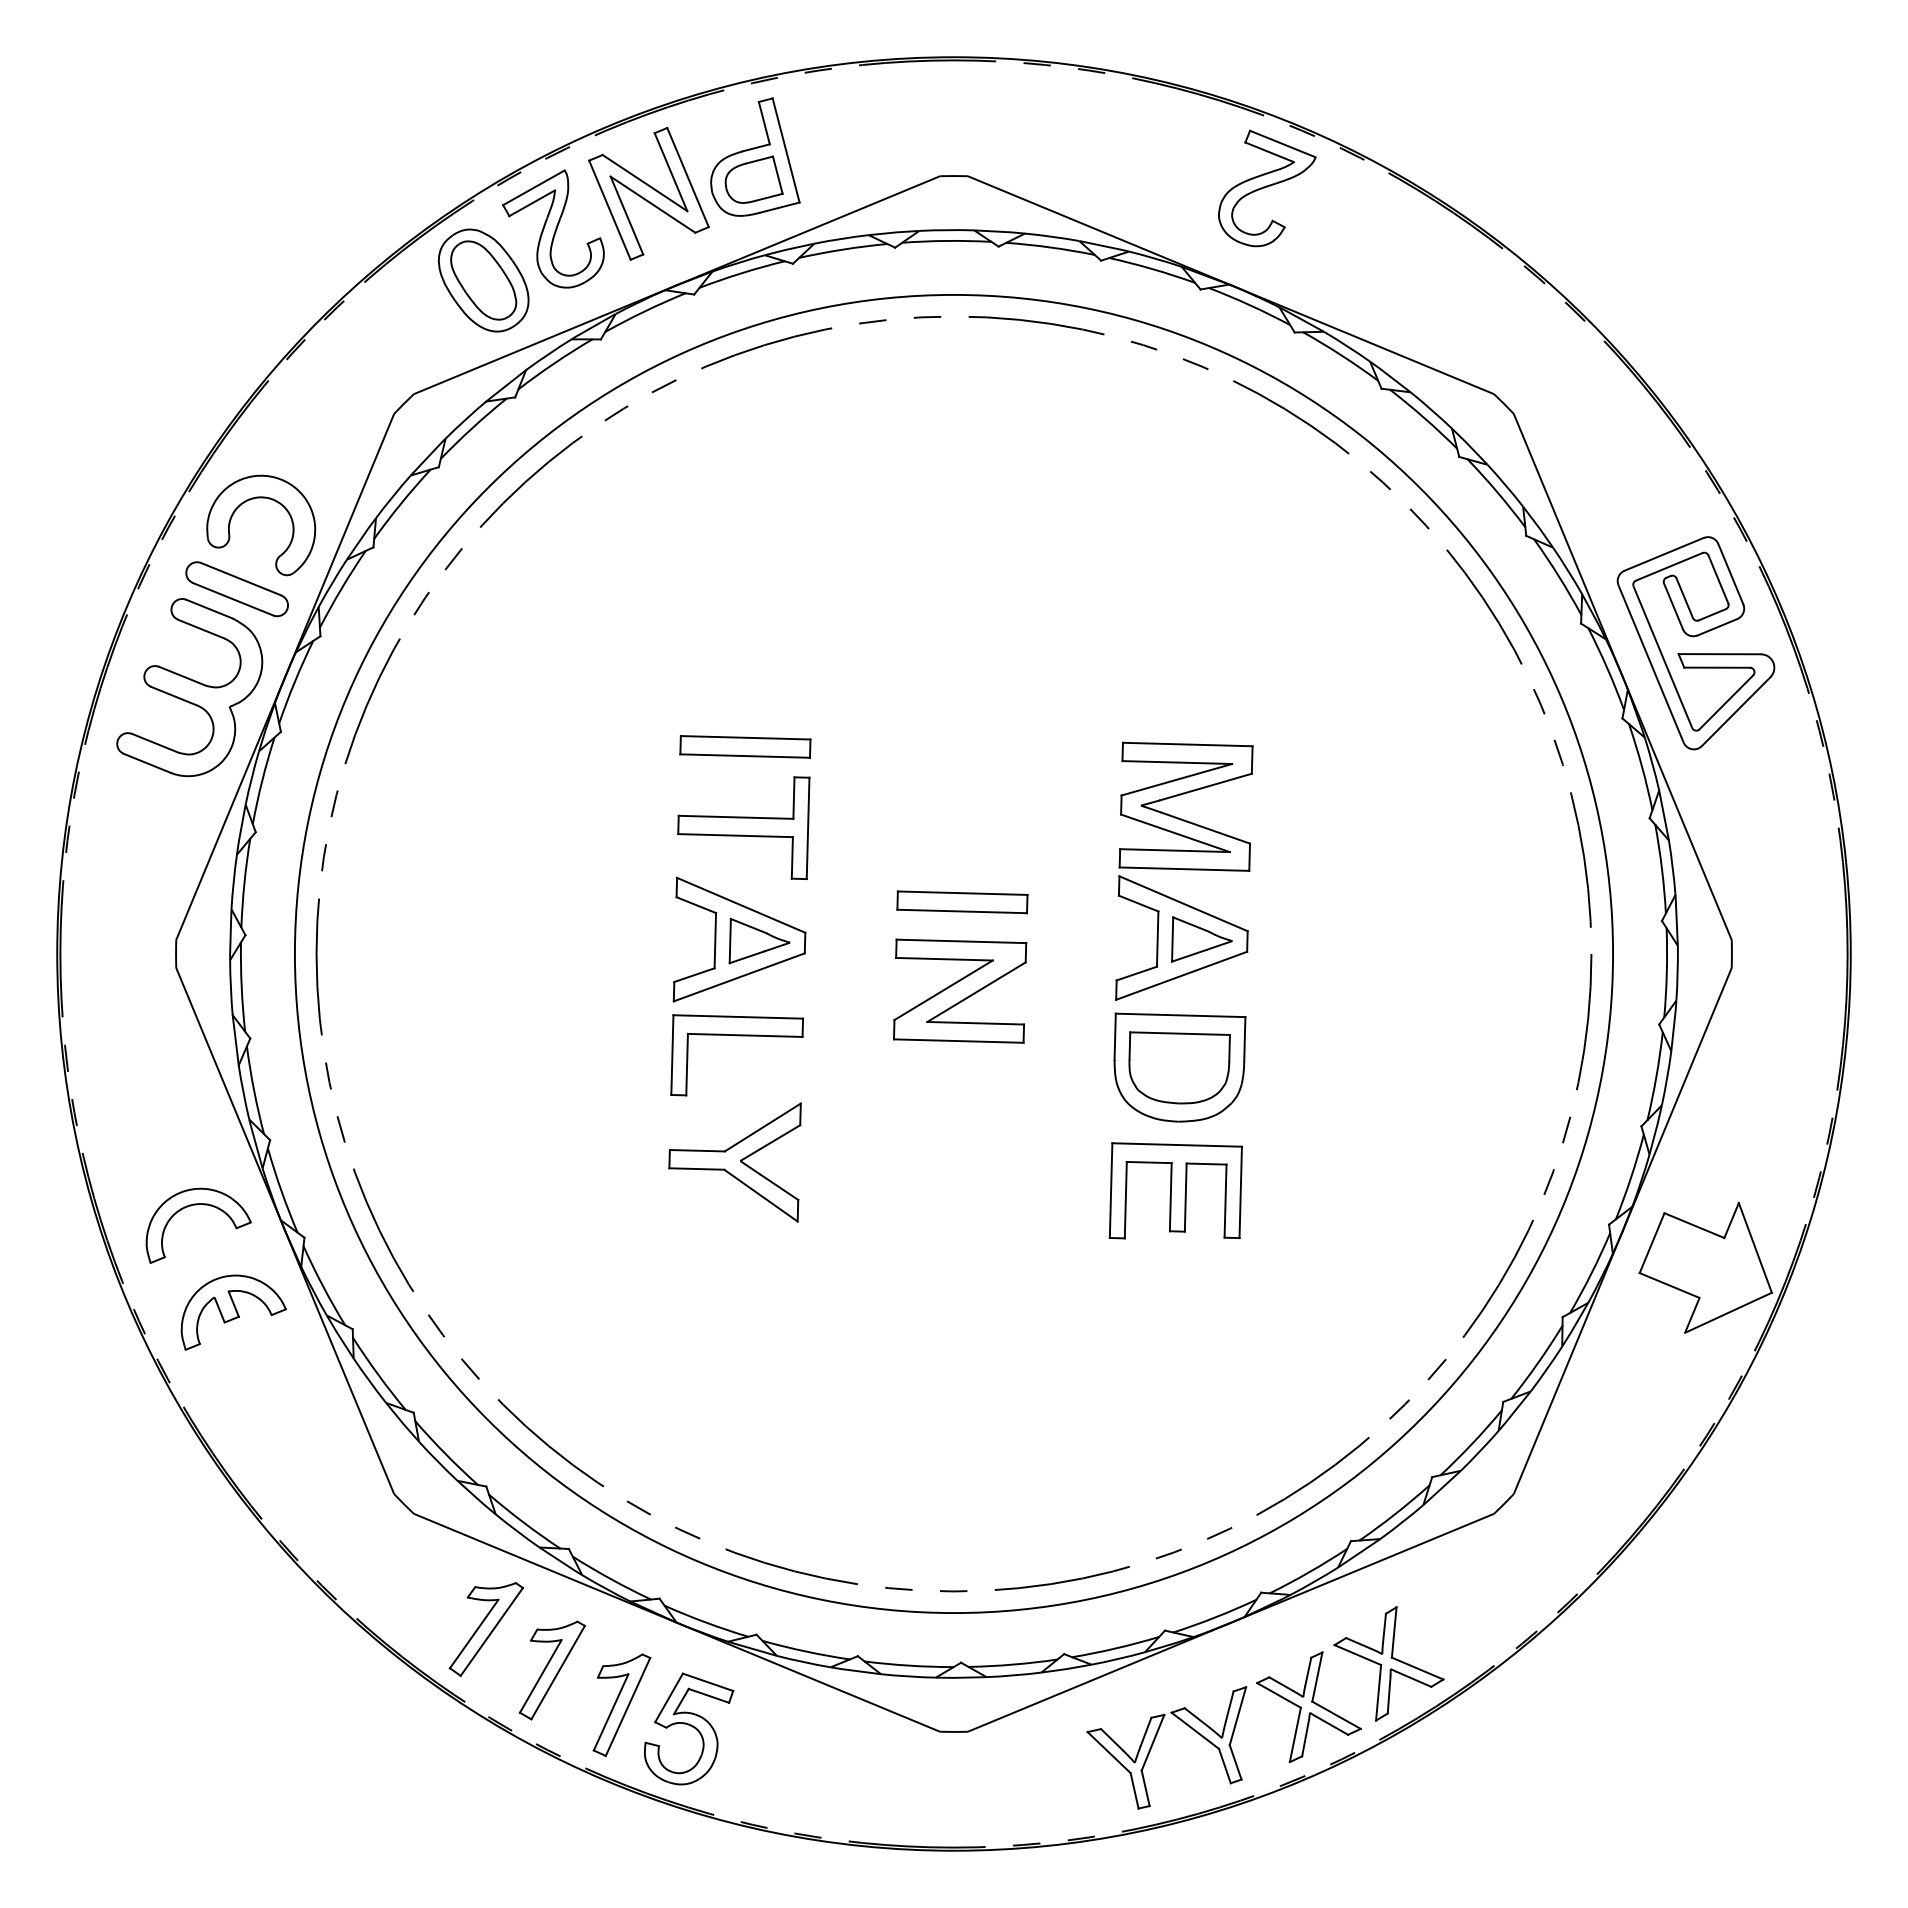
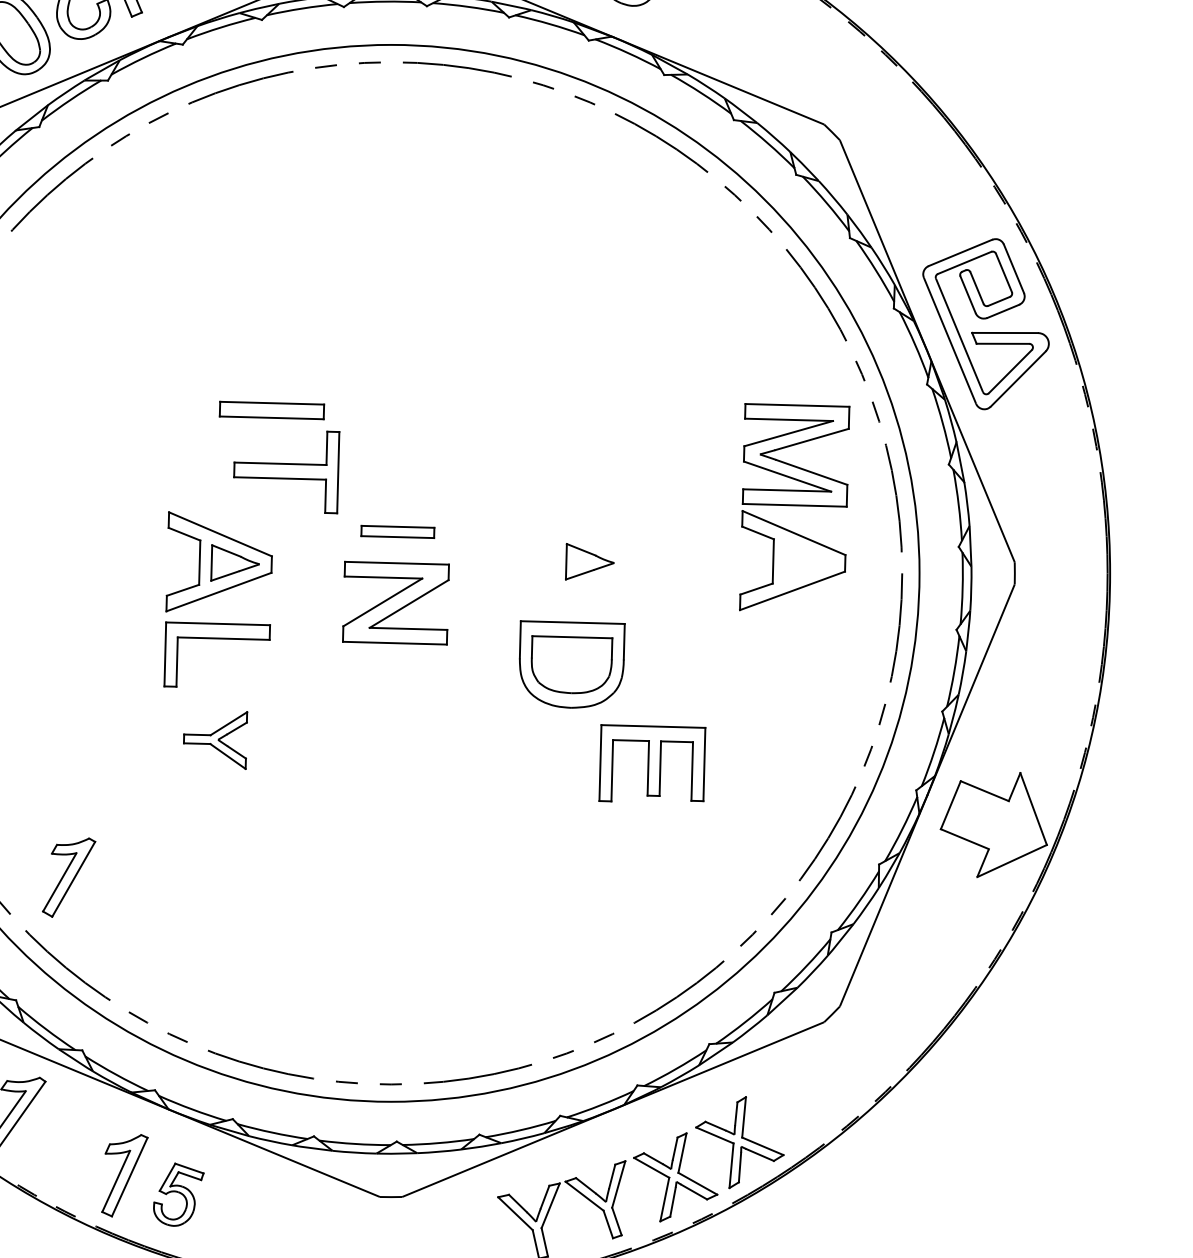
part: (745, 746) -> (272, 410), moved
part: (743, 827) -> (286, 471), moved
part: (1184, 870) -> (794, 506), moved
part: (962, 902) -> (397, 532), size x0.7
part: (734, 1162) -> (215, 740), size x0.6
part: (1175, 1190) -> (652, 762), moved
part: (551, 1670) -> (68, 877), moved
part: (689, 1728) -> (179, 1194), size x0.7

